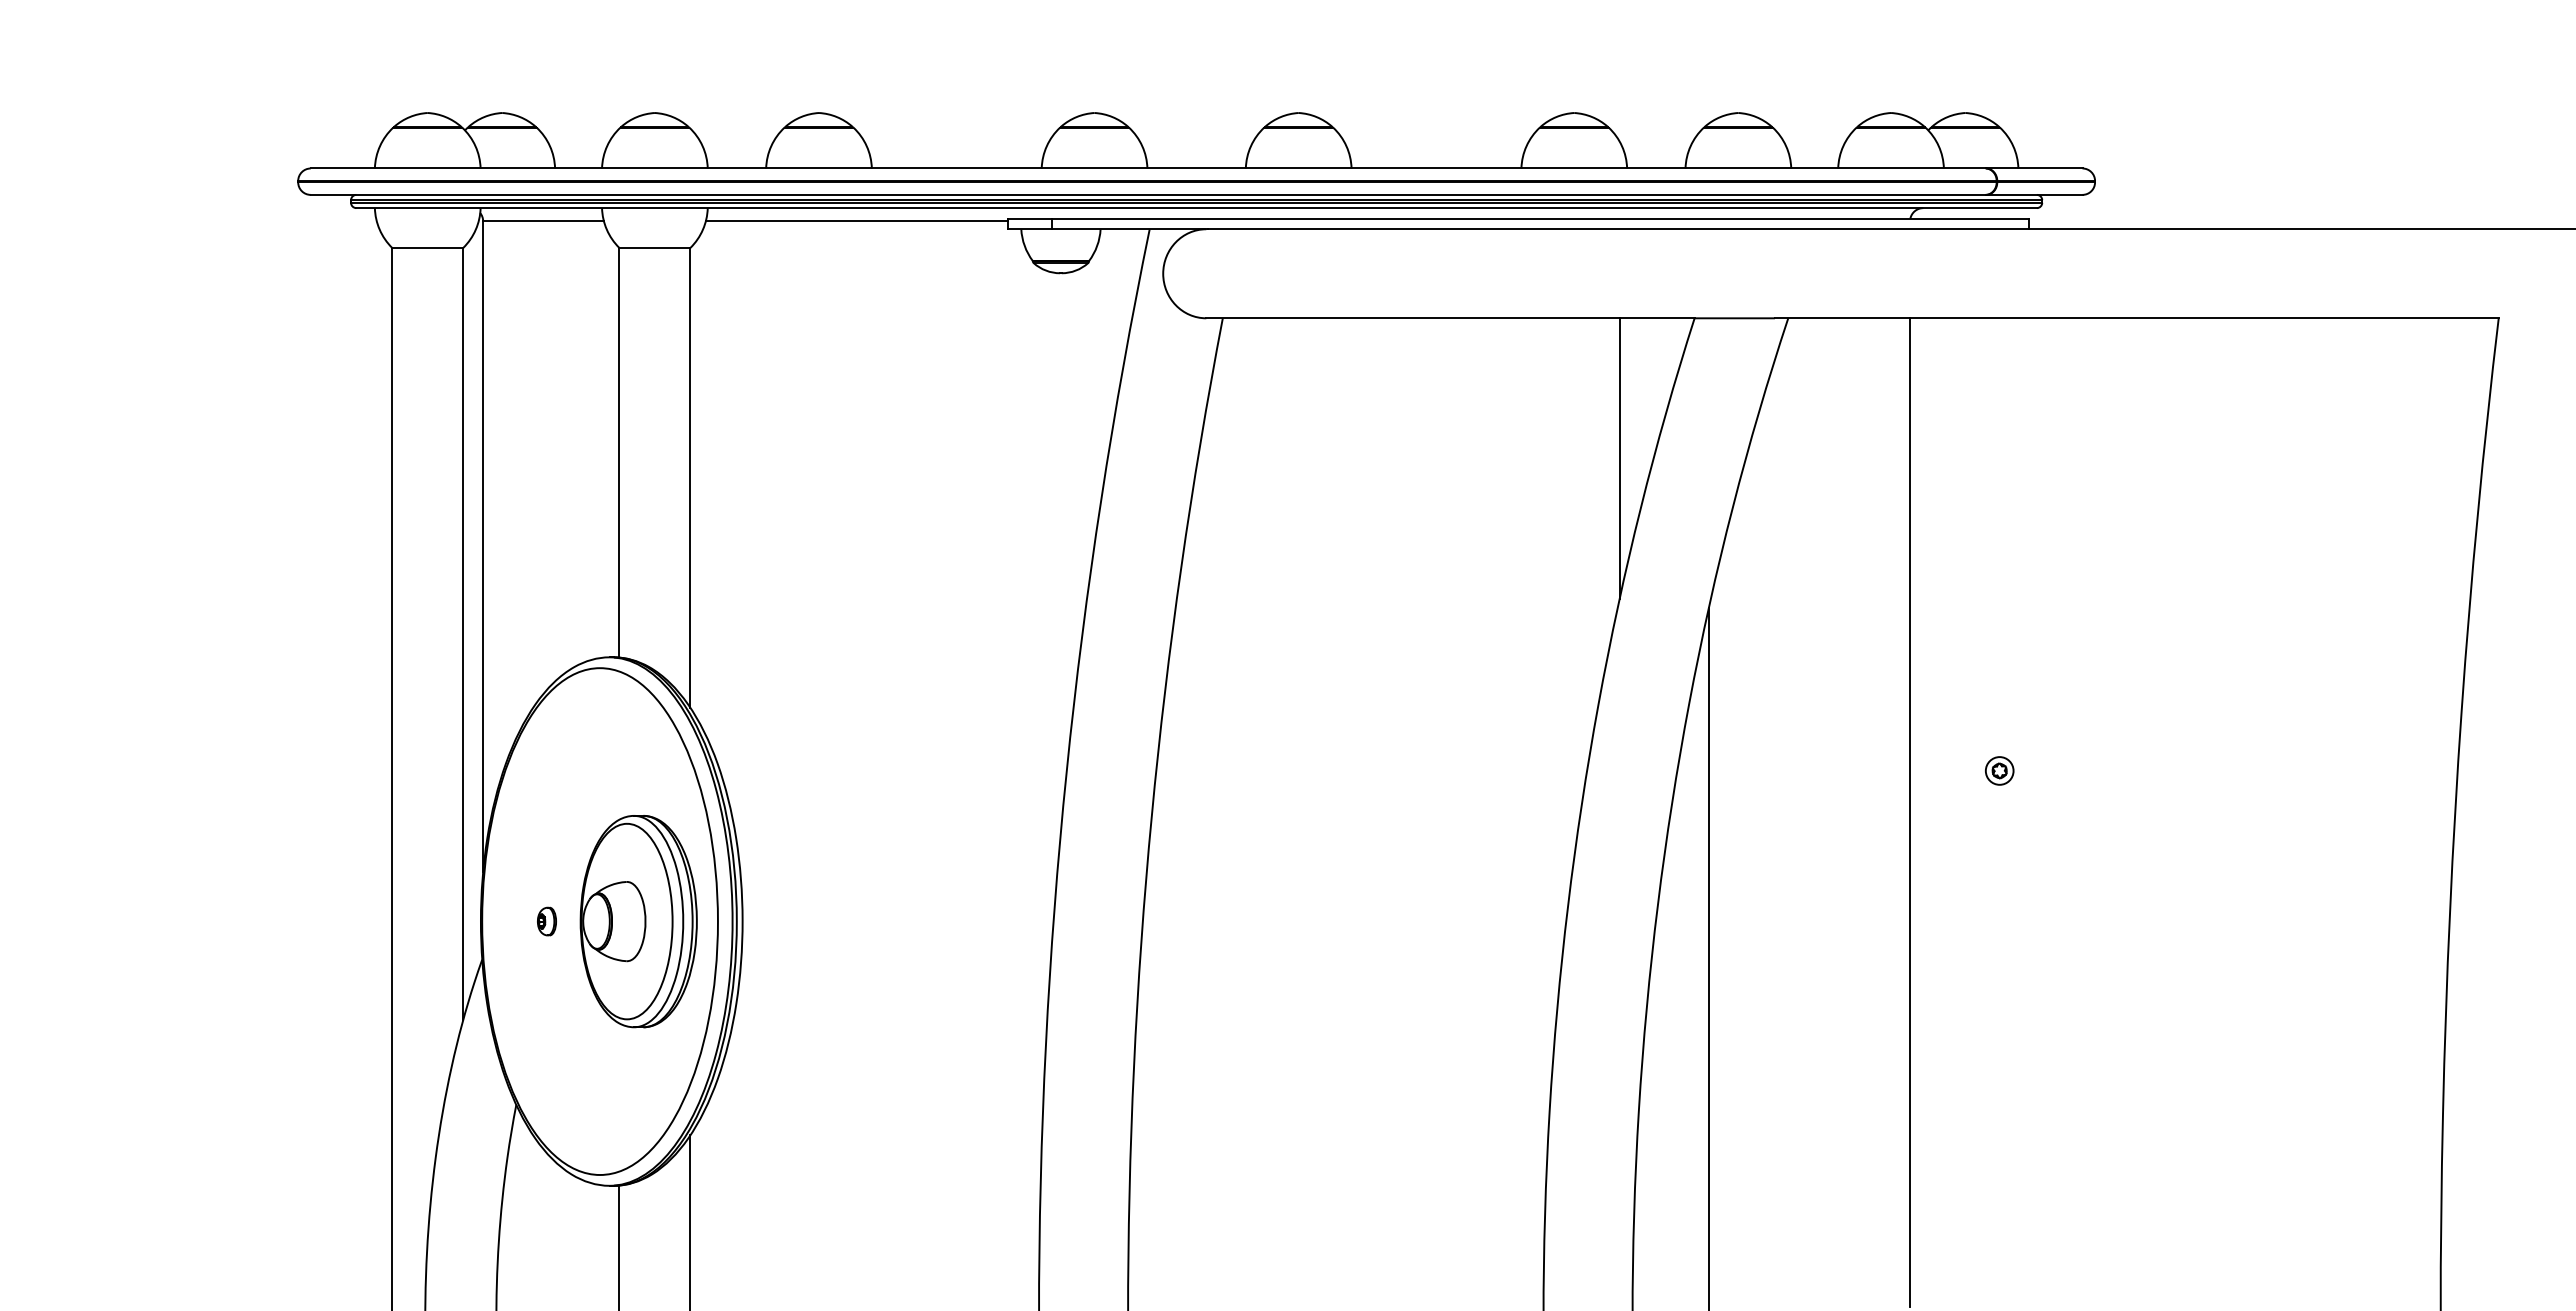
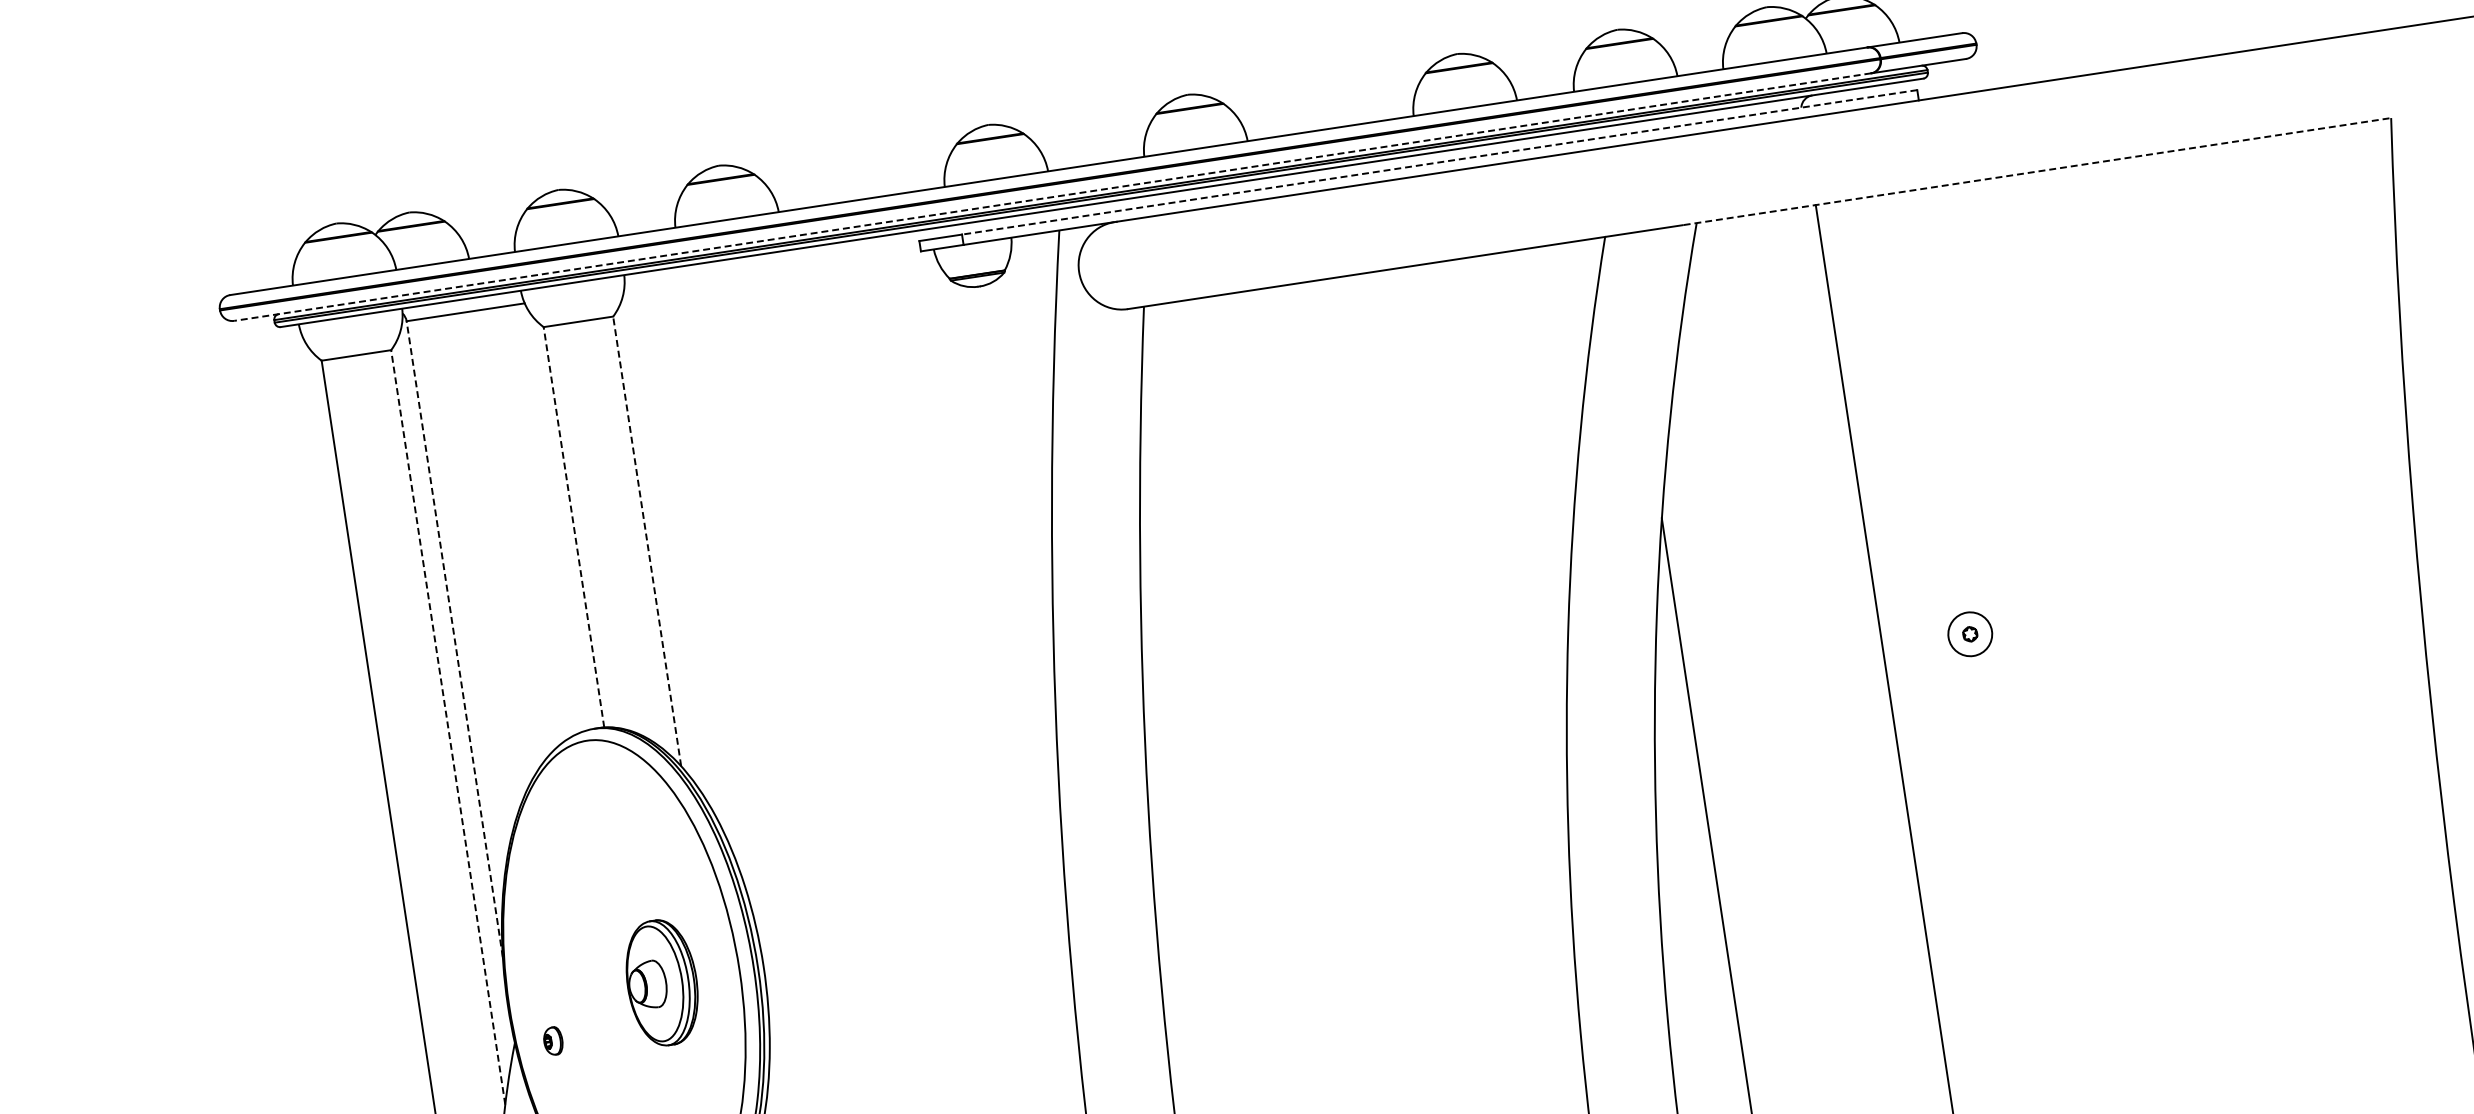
line: (1147, 194) -> (1052, 196), solid -> dashed
line: (1540, 218) -> (1439, 162), solid -> dashed
line: (856, 221) -> (771, 266), removed
line: (2136, 318) -> (2037, 171), solid -> dashed
line: (619, 452) -> (574, 527), solid -> dashed
line: (1619, 458) -> (1552, 385), removed
line: (690, 477) -> (647, 540), solid -> dashed
line: (483, 546) -> (455, 639), solid -> dashed
line: (463, 633) -> (448, 727), solid -> dashed
circle: (1999, 770) -> (1970, 633), size x1.6
part: (546, 921) -> (552, 1041), moved
part: (638, 921) -> (661, 982), size x0.6

